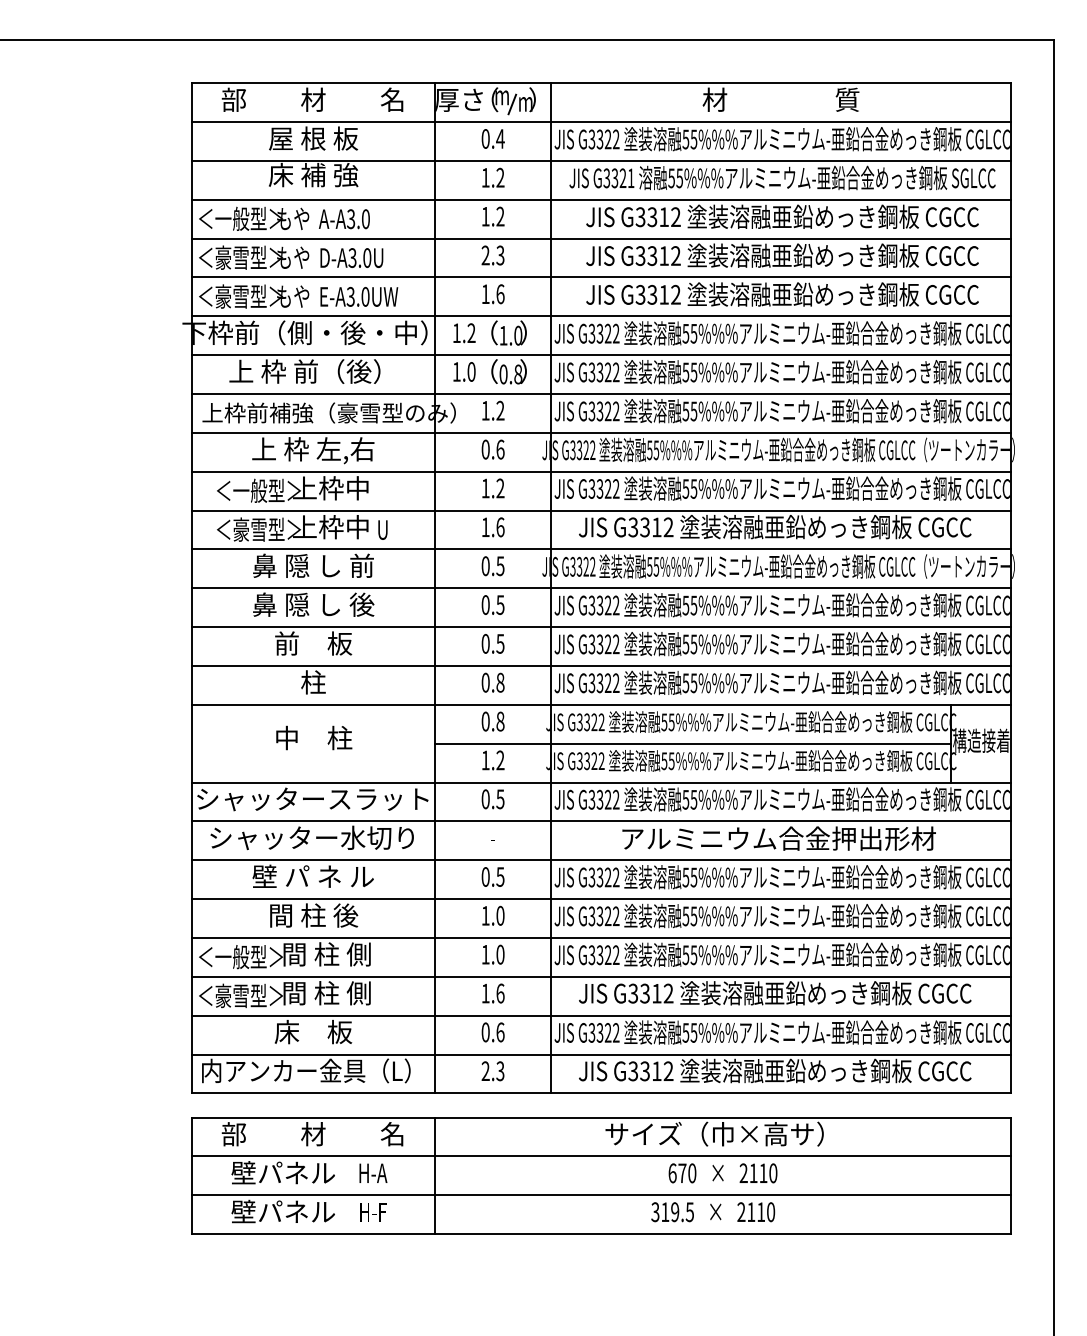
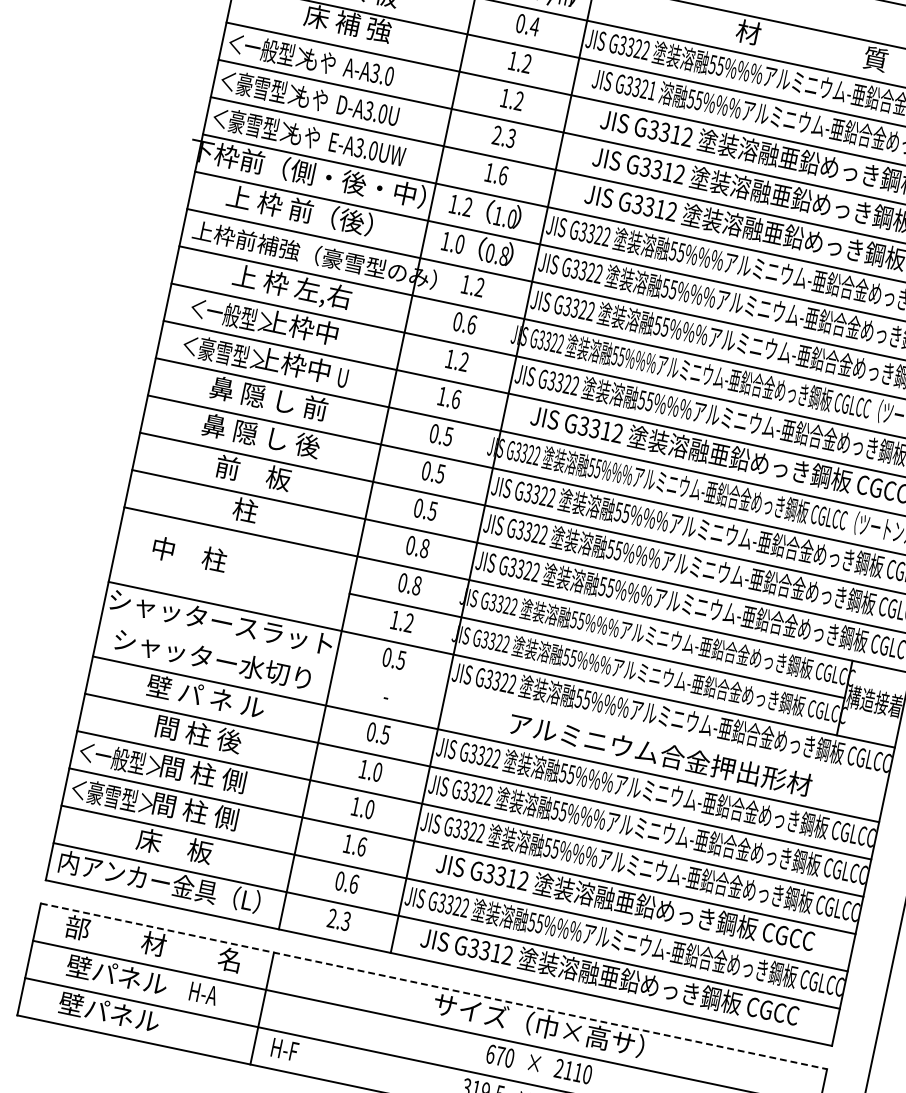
text: (314, 737) -> (190, 553), moved
line: (601, 821) -> (493, 702), removed
line: (601, 1117) -> (433, 986), solid -> dashed
text: (373, 1212) -> (285, 1050), moved

